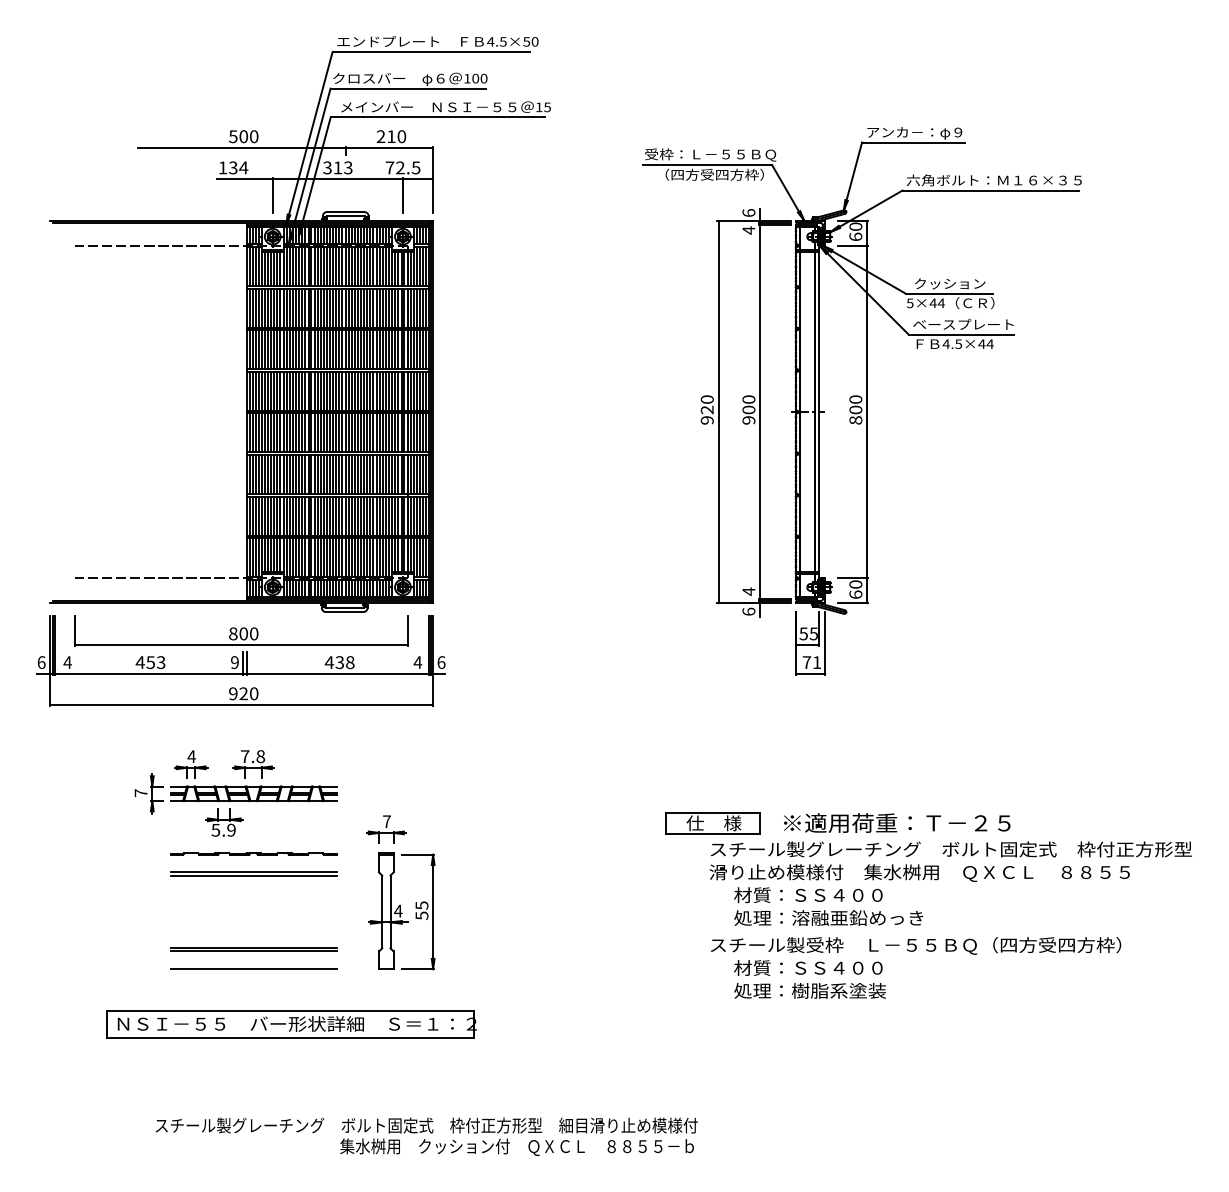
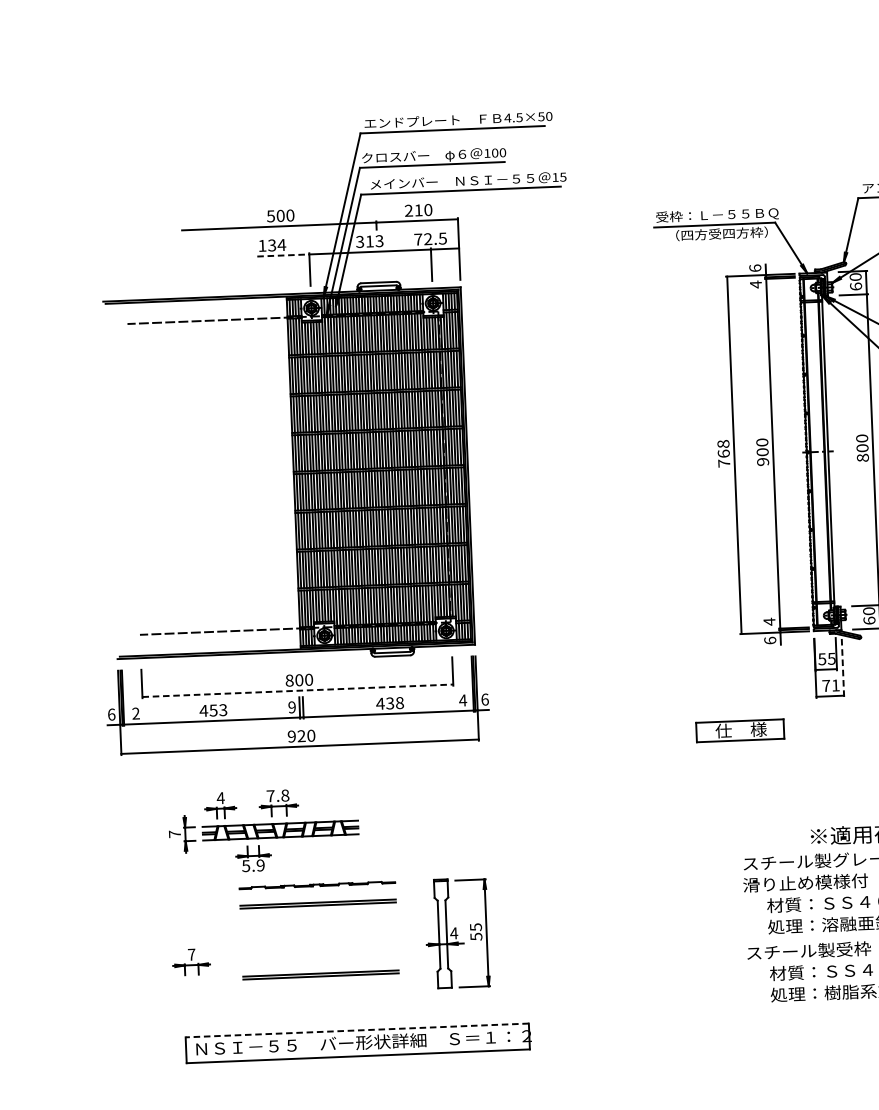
line: (244, 179) -> (283, 255), solid -> dashed
text: (706, 409) -> (723, 453), 920 -> 768
line: (825, 643) -> (842, 667), solid -> dashed
line: (242, 645) -> (298, 691), solid -> dashed
text: (67, 662) -> (135, 713), 4 -> 2
part: (235, 793) -> (263, 831), moved
part: (712, 823) -> (739, 730), moved
part: (386, 829) -> (191, 962), moved
line: (254, 969) -> (321, 993), removed
line: (290, 1010) -> (357, 1030), solid -> dashed

